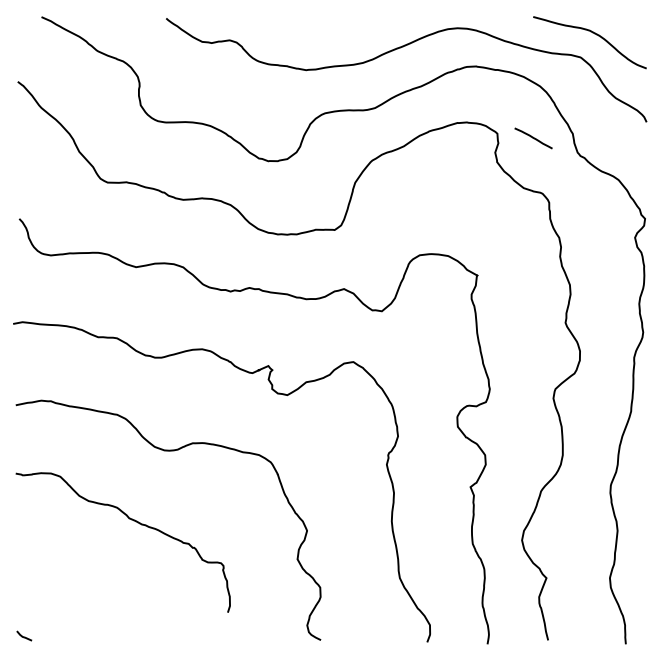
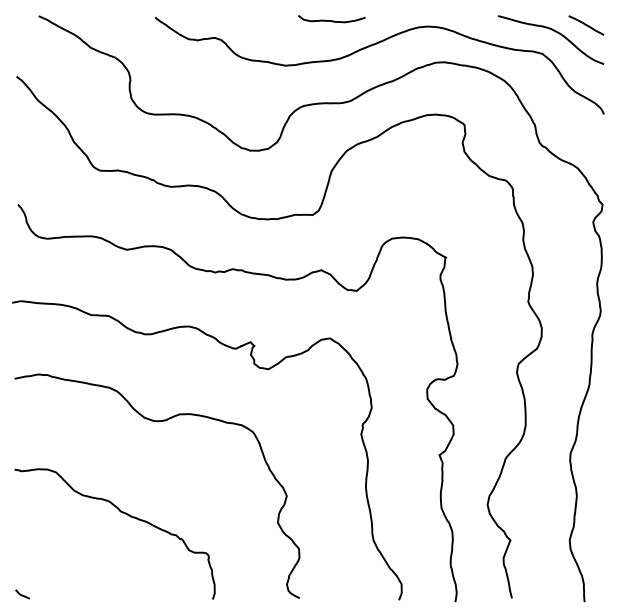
curve: (354, 21) -> (331, 20), added
line: (533, 138) -> (586, 25), moved
curve: (131, 520) -> (122, 513), moved

